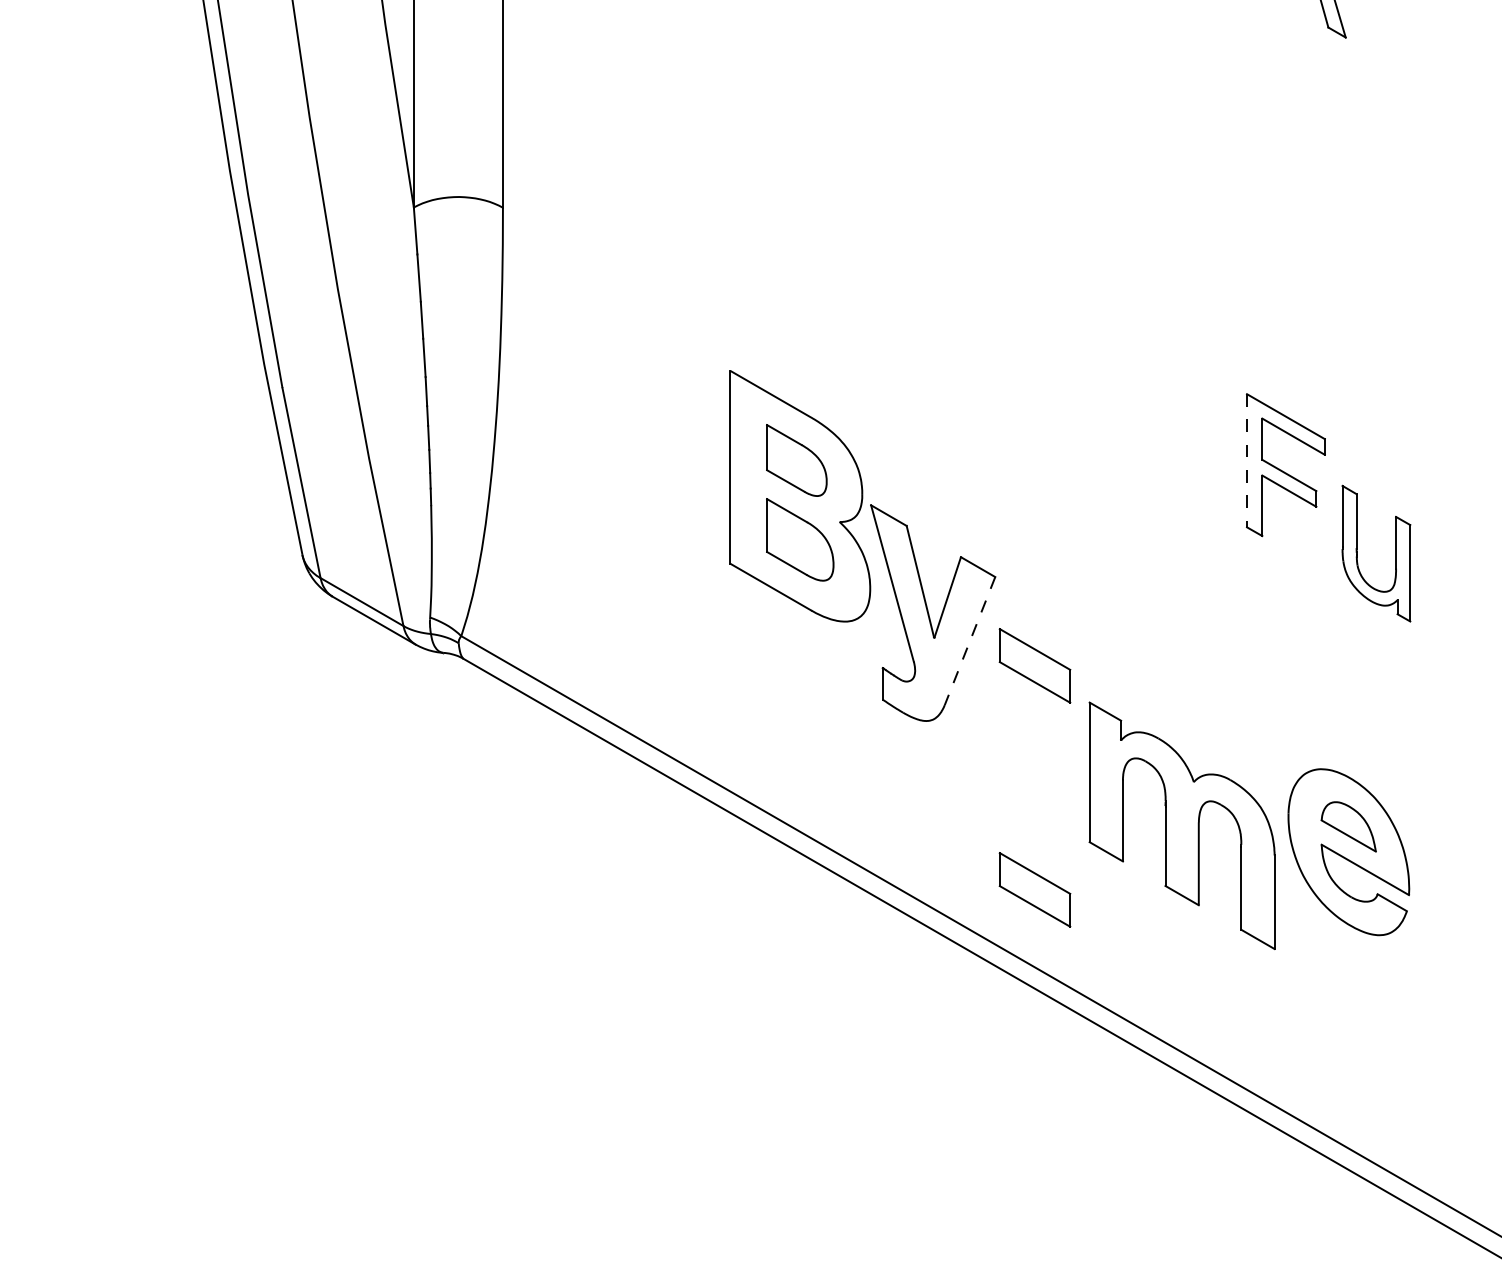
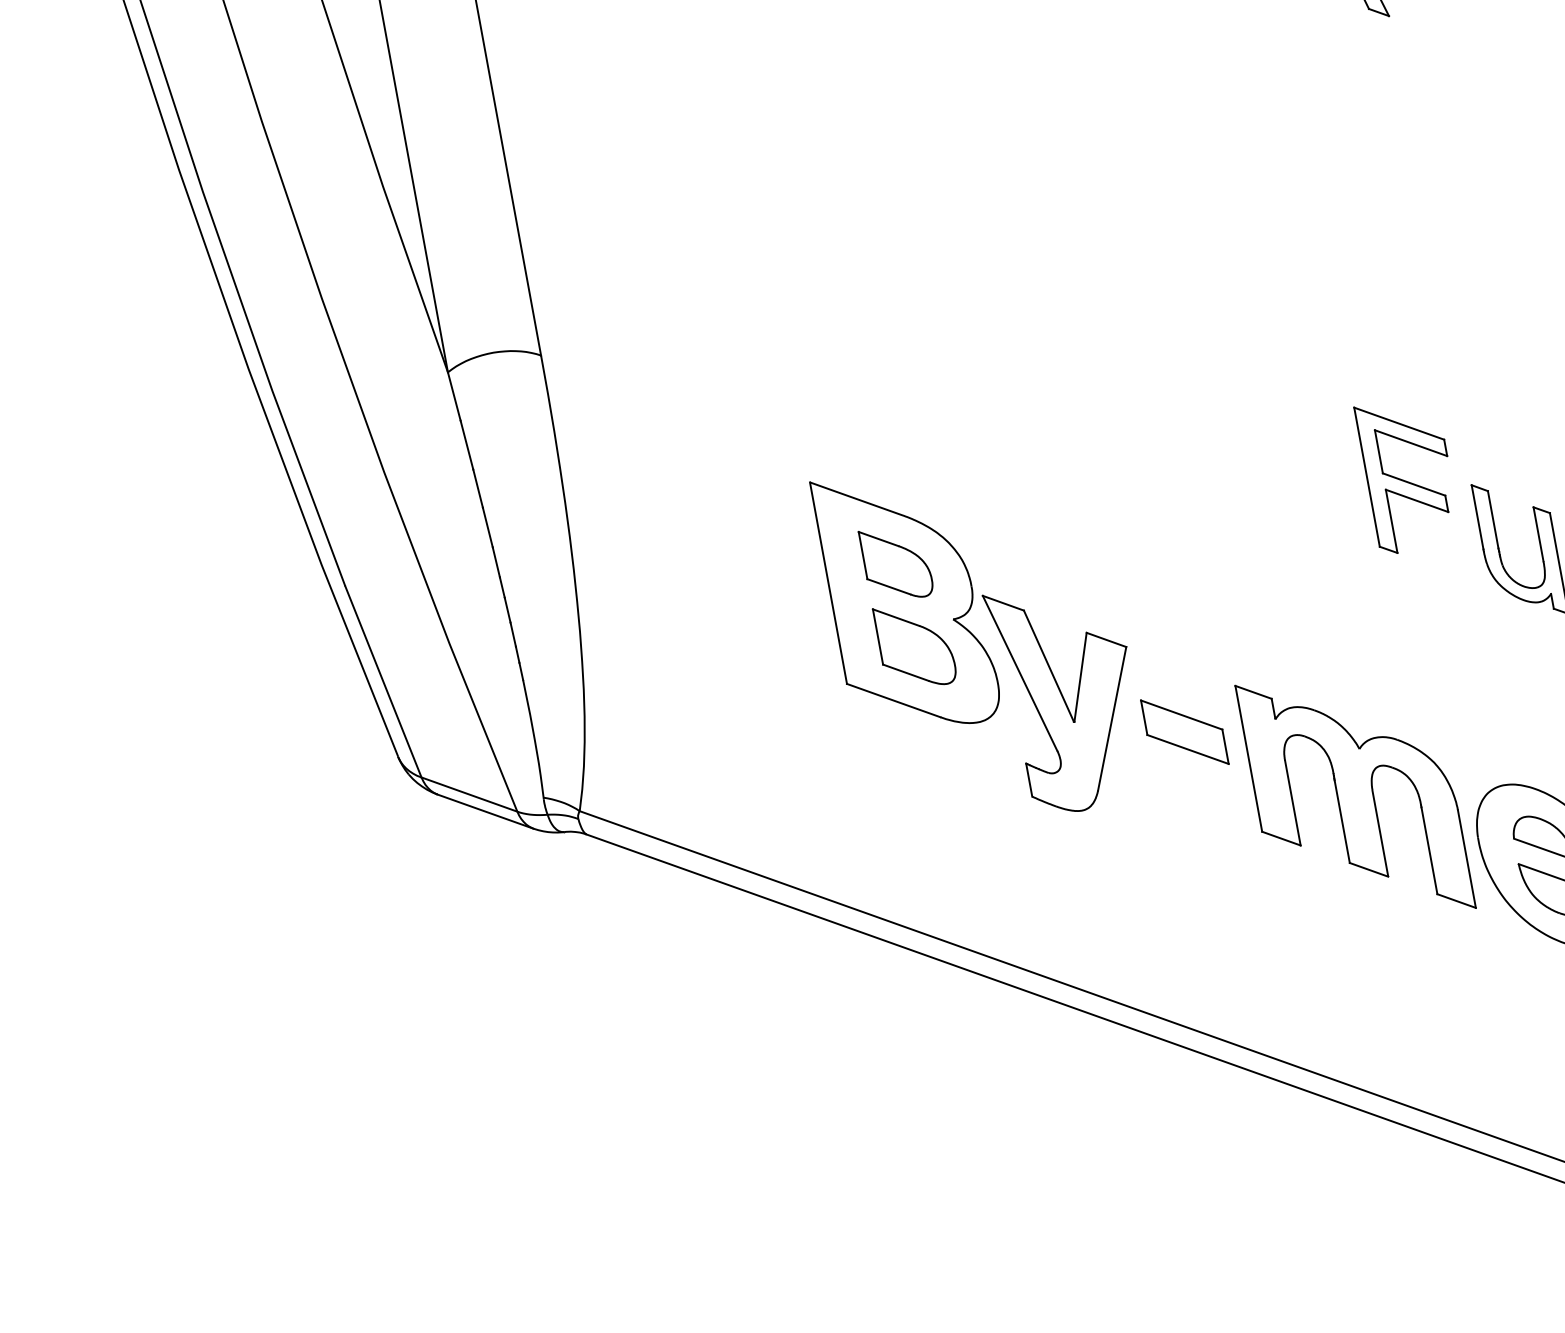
line: (1247, 460) -> (1367, 476), dashed -> solid
line: (970, 641) -> (1112, 719), dashed -> solid
part: (1181, 825) -> (1354, 796), moved
part: (1034, 889) -> (1227, 965), removed

